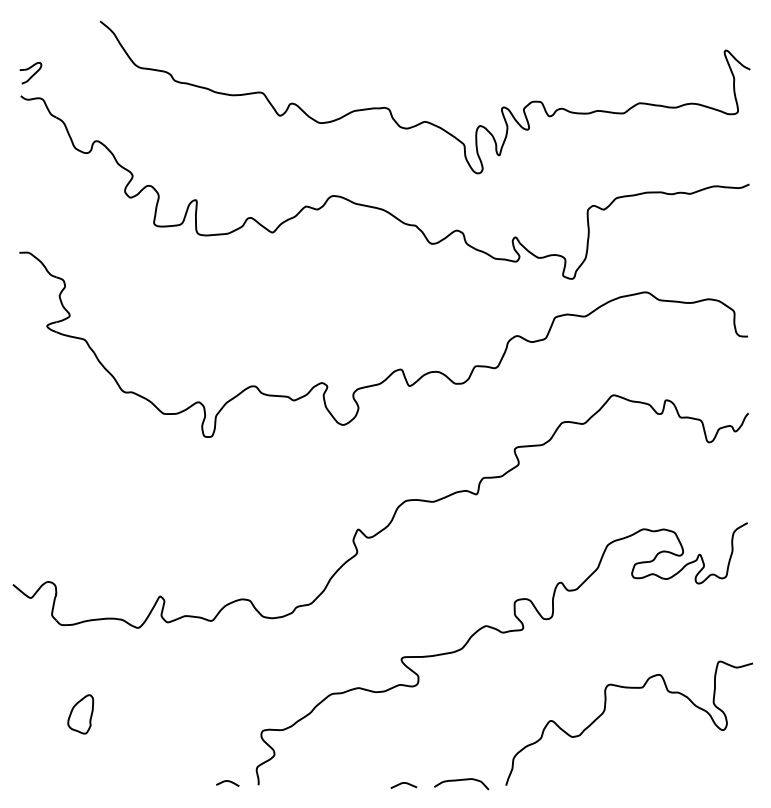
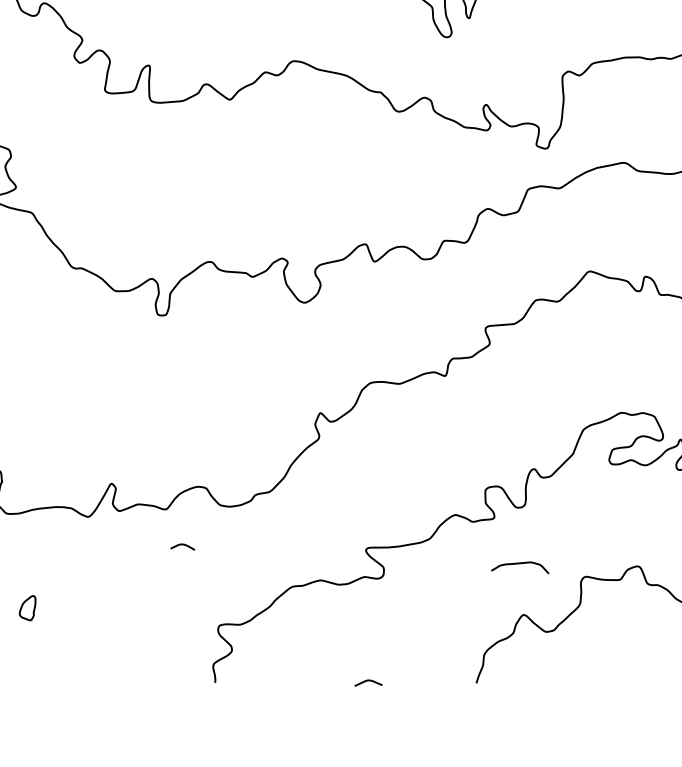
part: (80, 714) -> (27, 608), size x0.6
curve: (461, 780) -> (520, 563), moved
curve: (227, 781) -> (182, 544), moved

